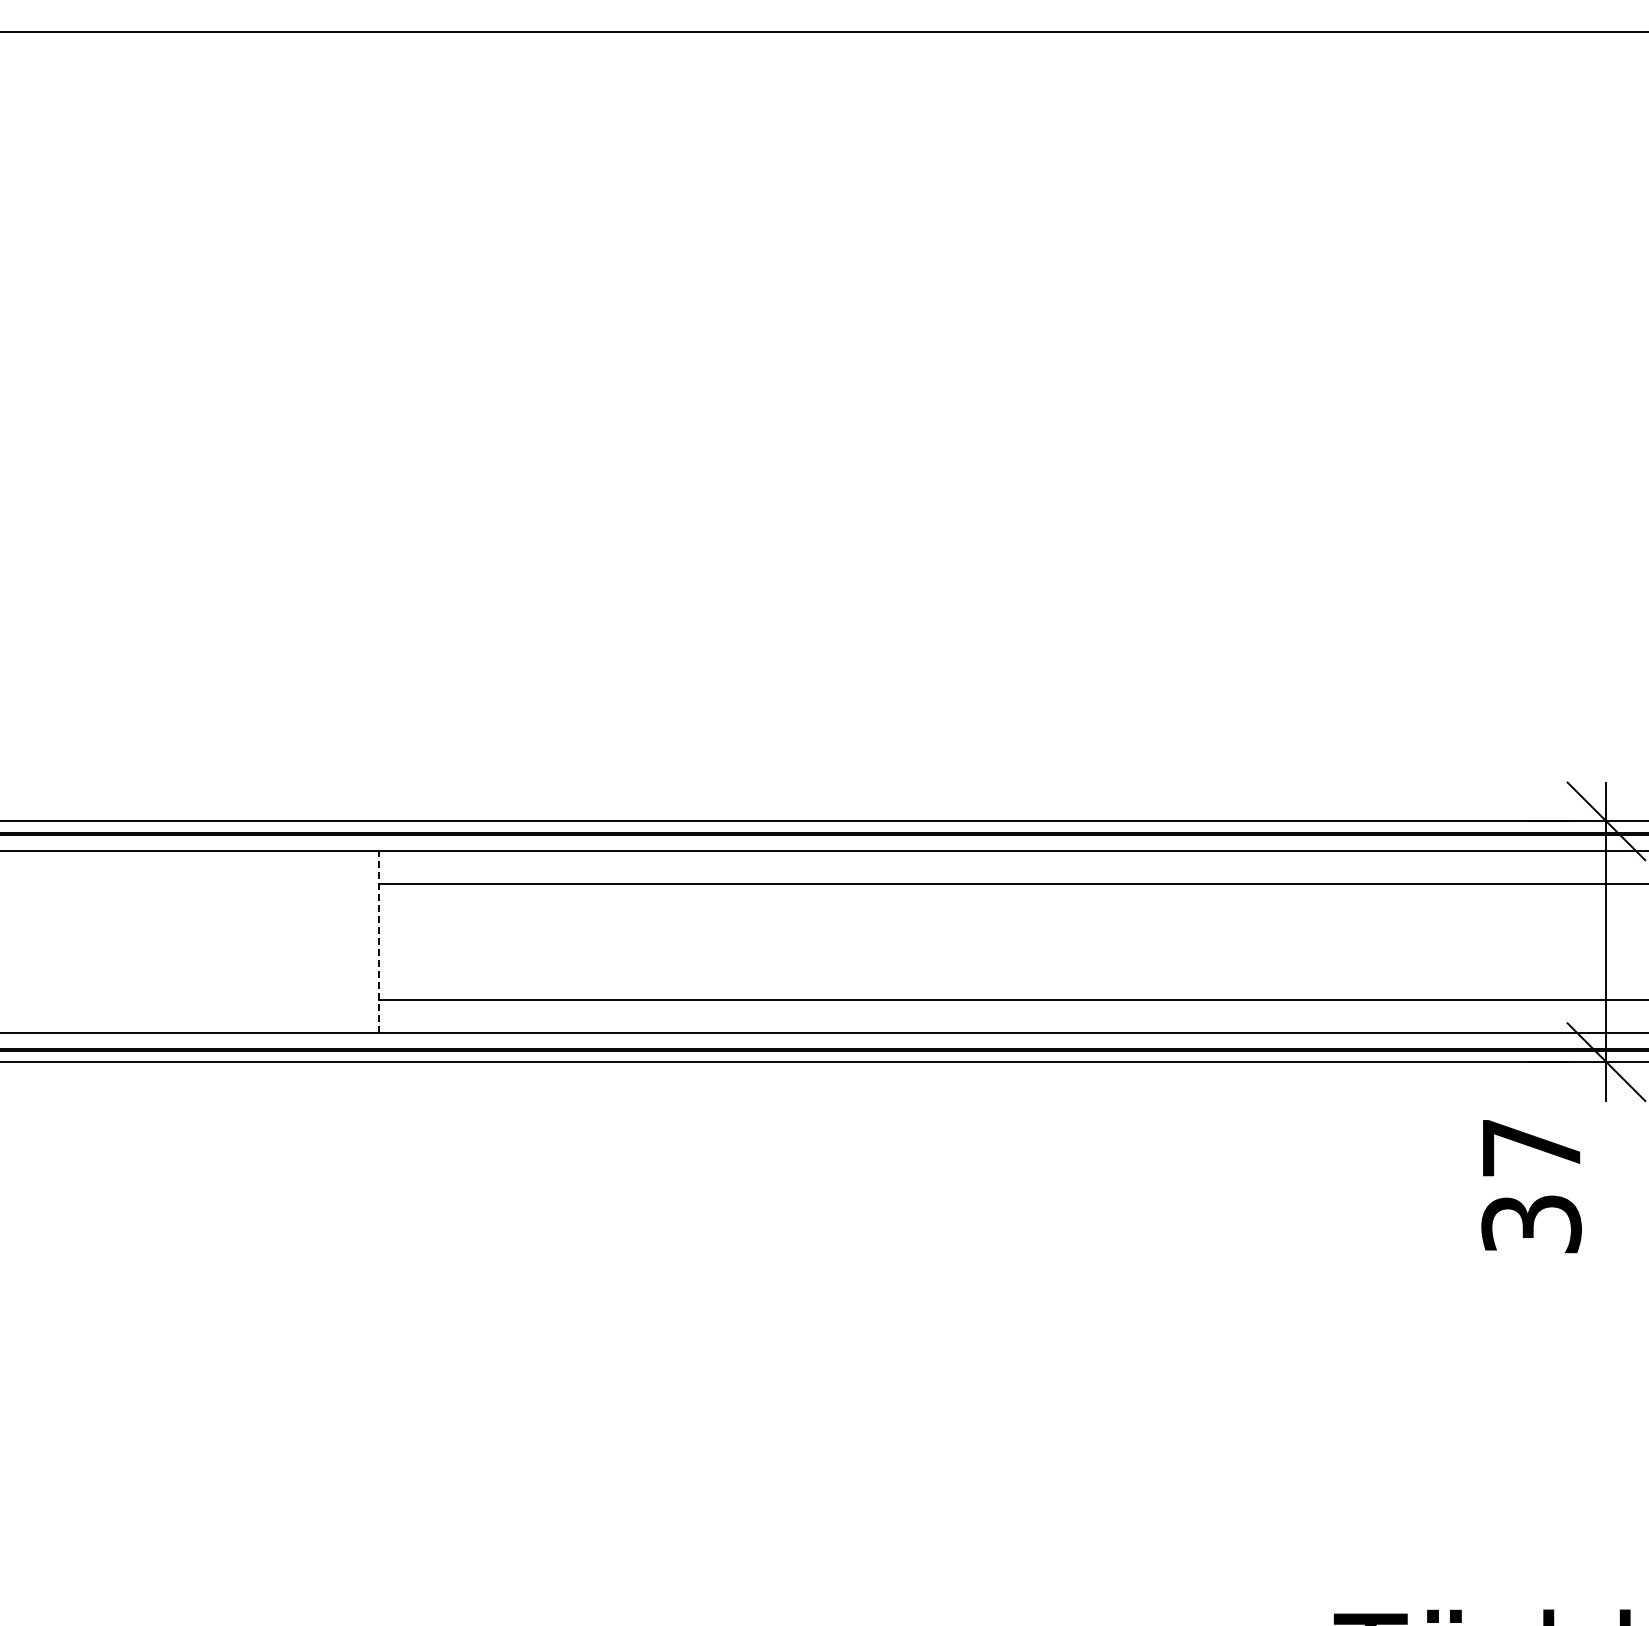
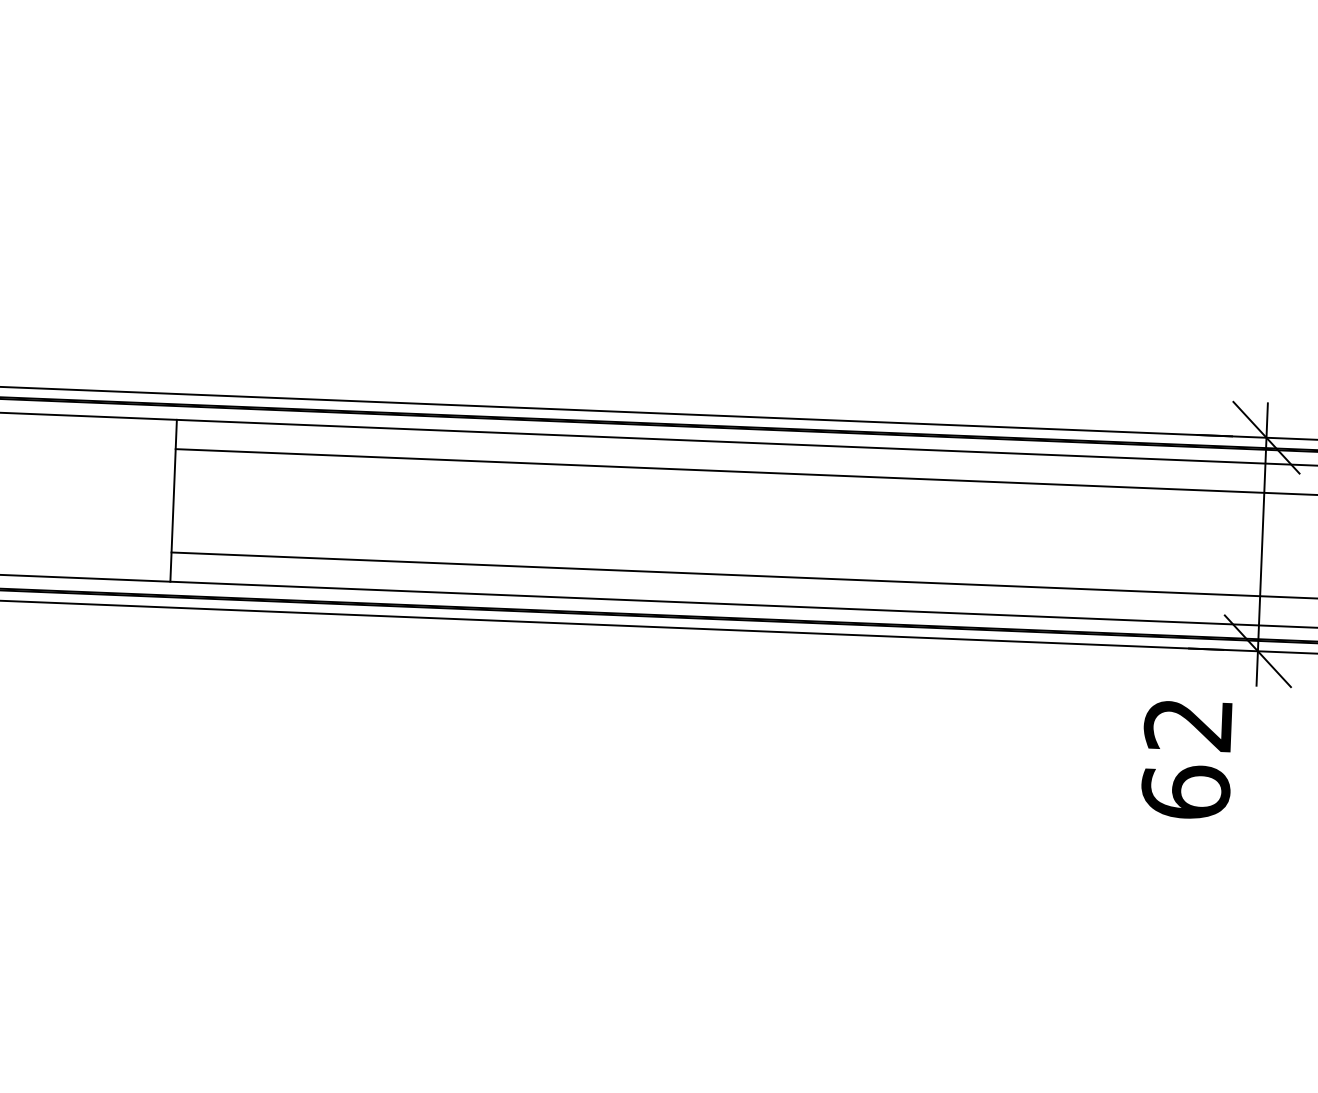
line: (378, 941) -> (173, 500), dashed -> solid
text: (1531, 1186) -> (1187, 758), 37 -> 62

